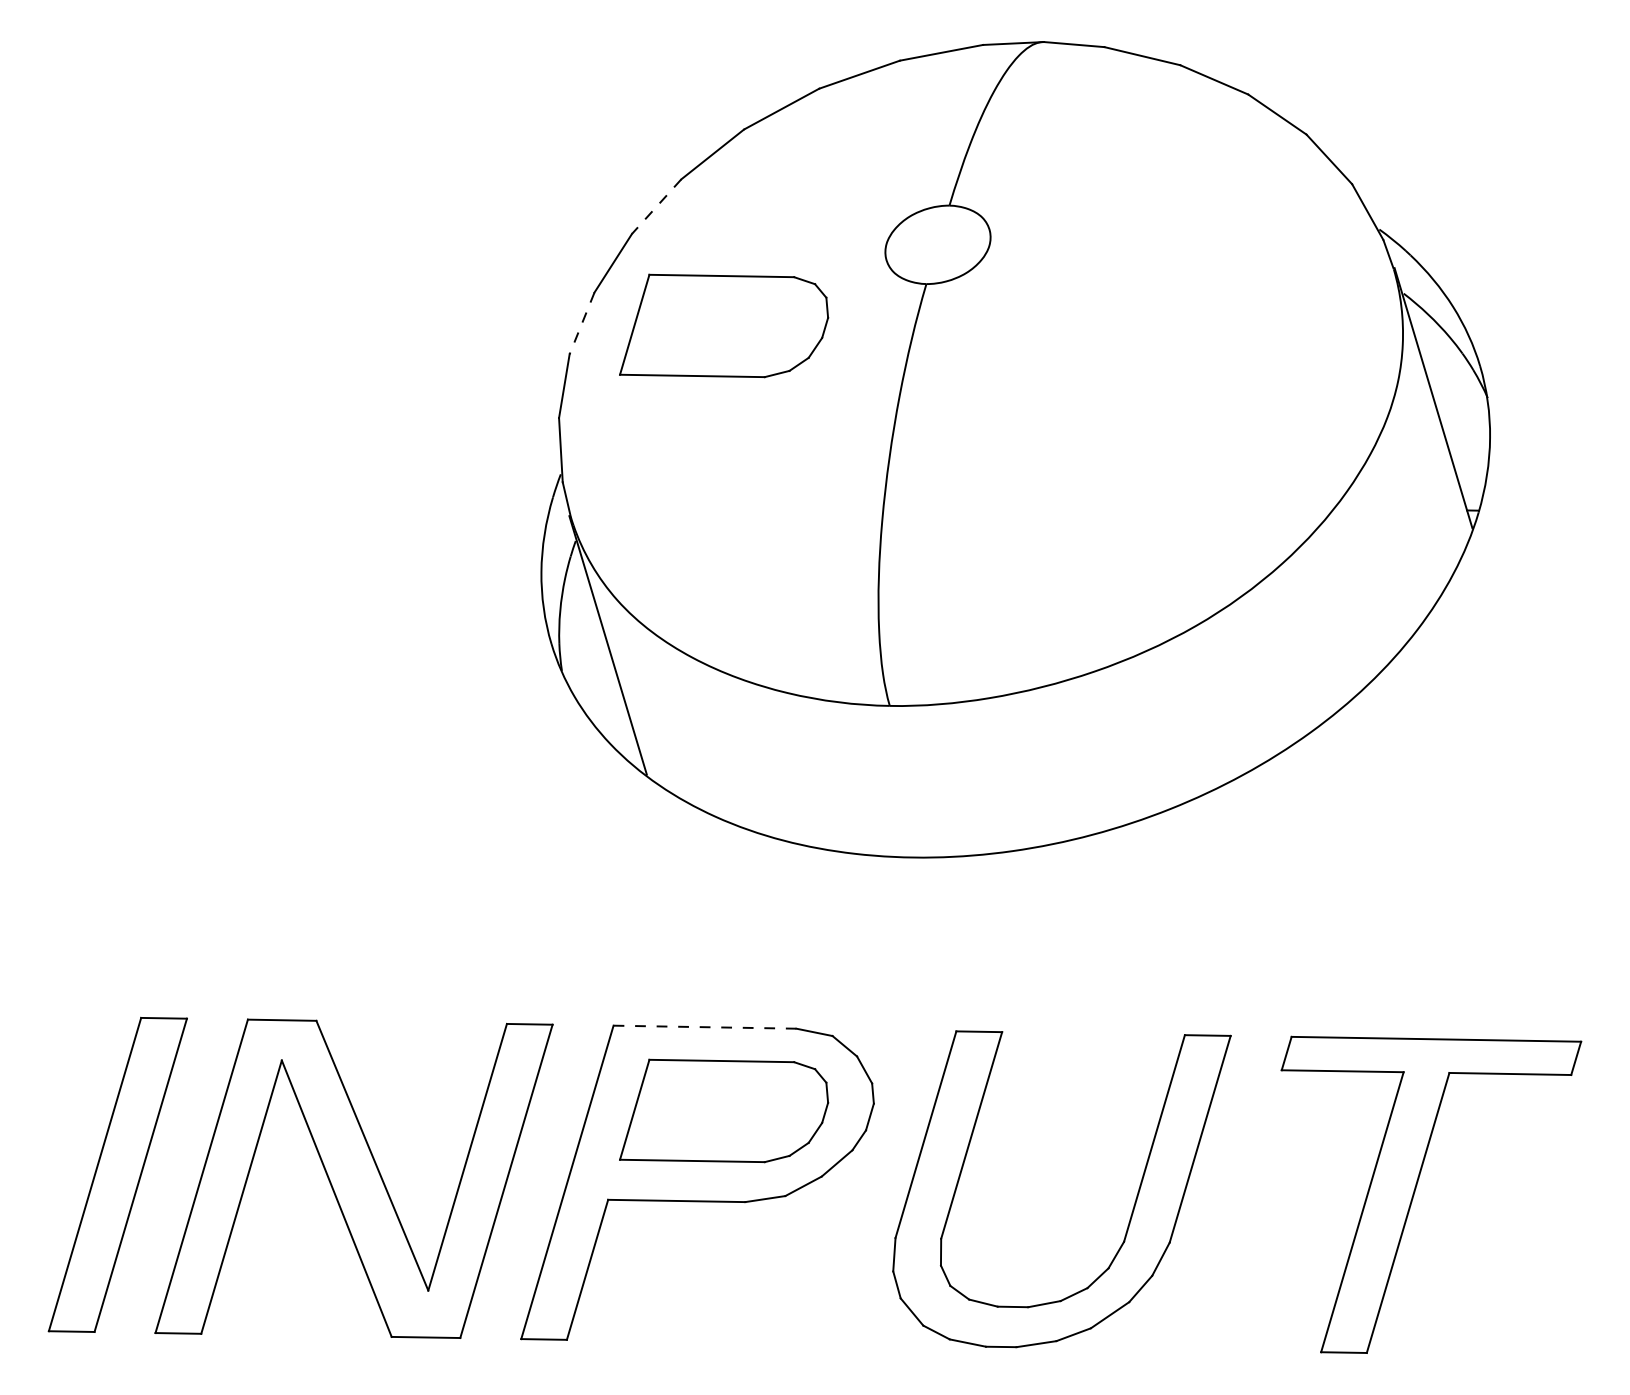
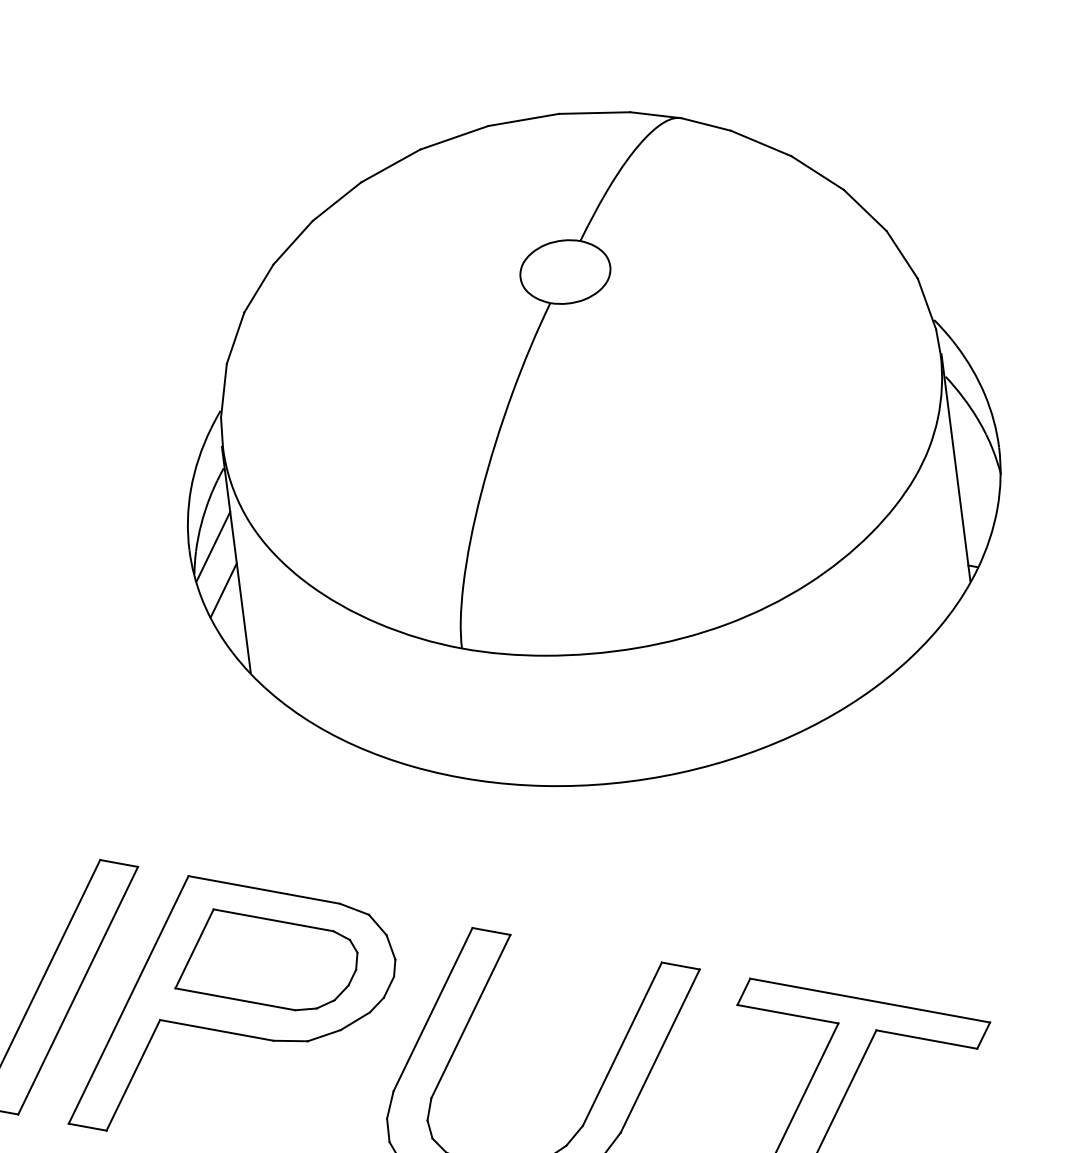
line: (656, 206) -> (336, 201), dashed -> solid
line: (581, 323) -> (258, 288), dashed -> solid
part: (724, 325) -> (376, 309), removed
line: (578, 634) -> (213, 546), added
line: (599, 683) -> (223, 589), added
line: (705, 1027) -> (264, 890), dashed -> solid

